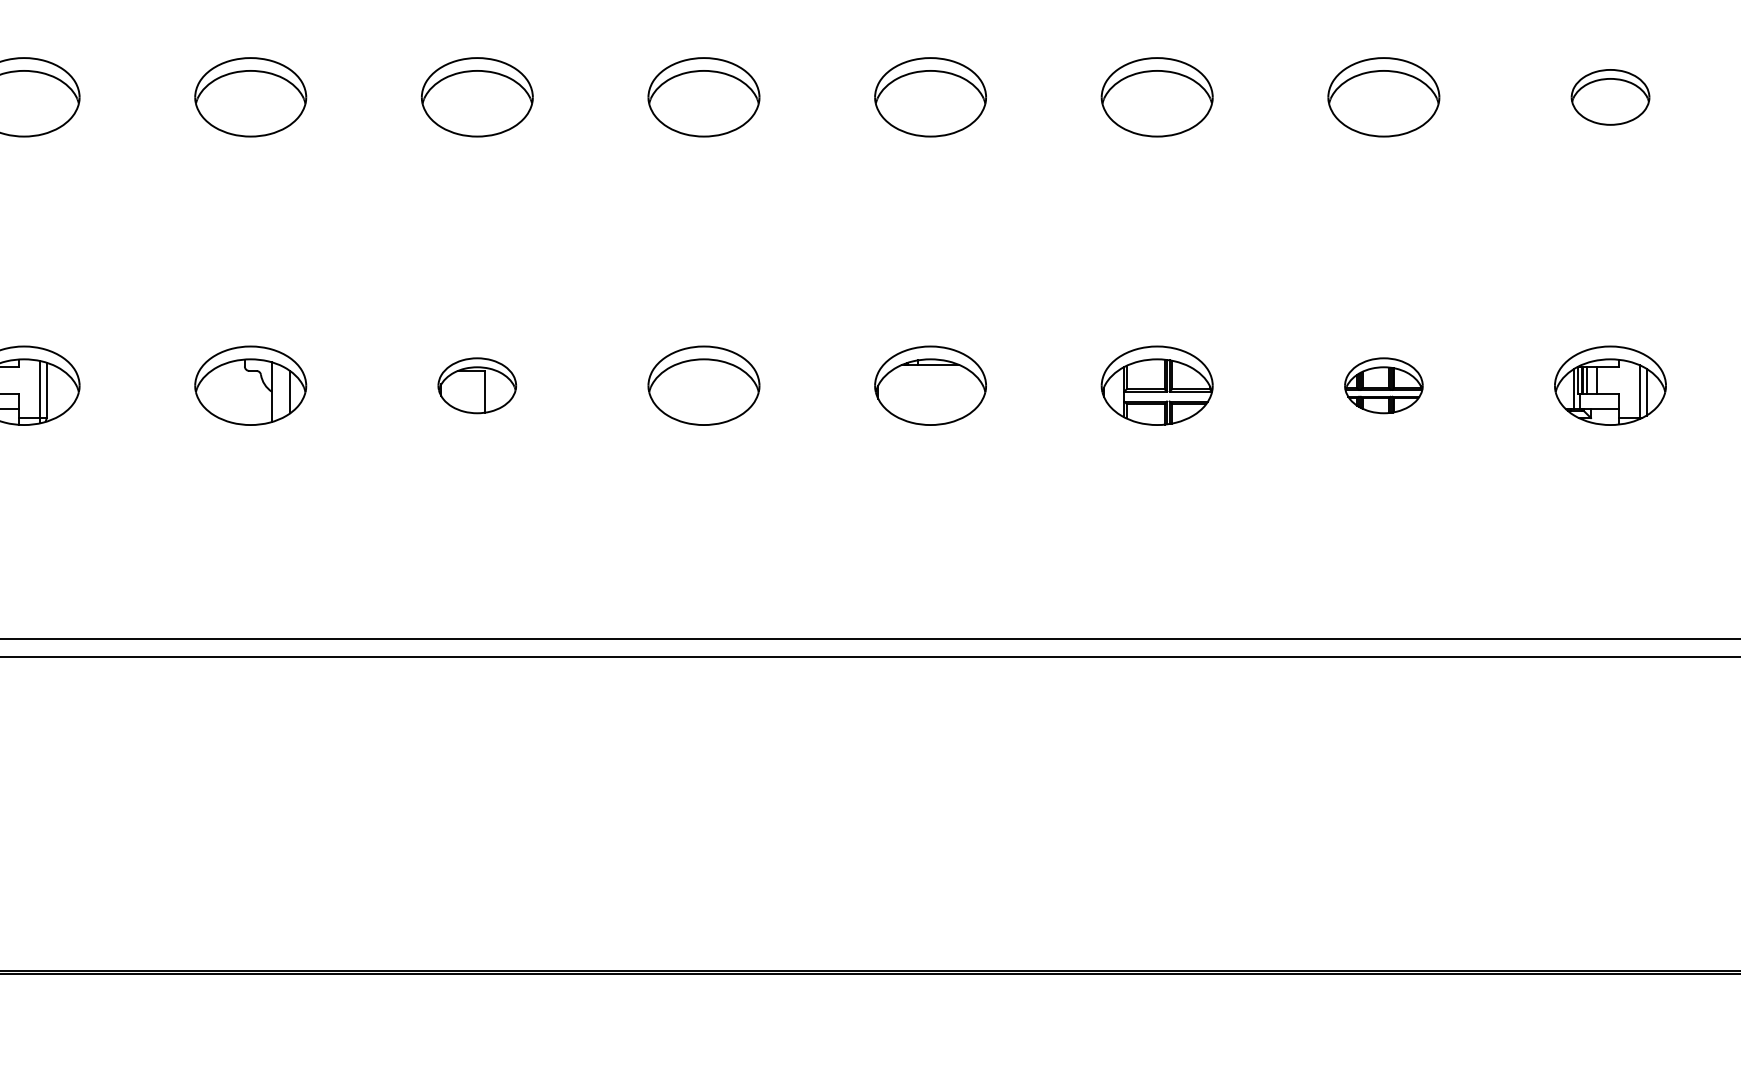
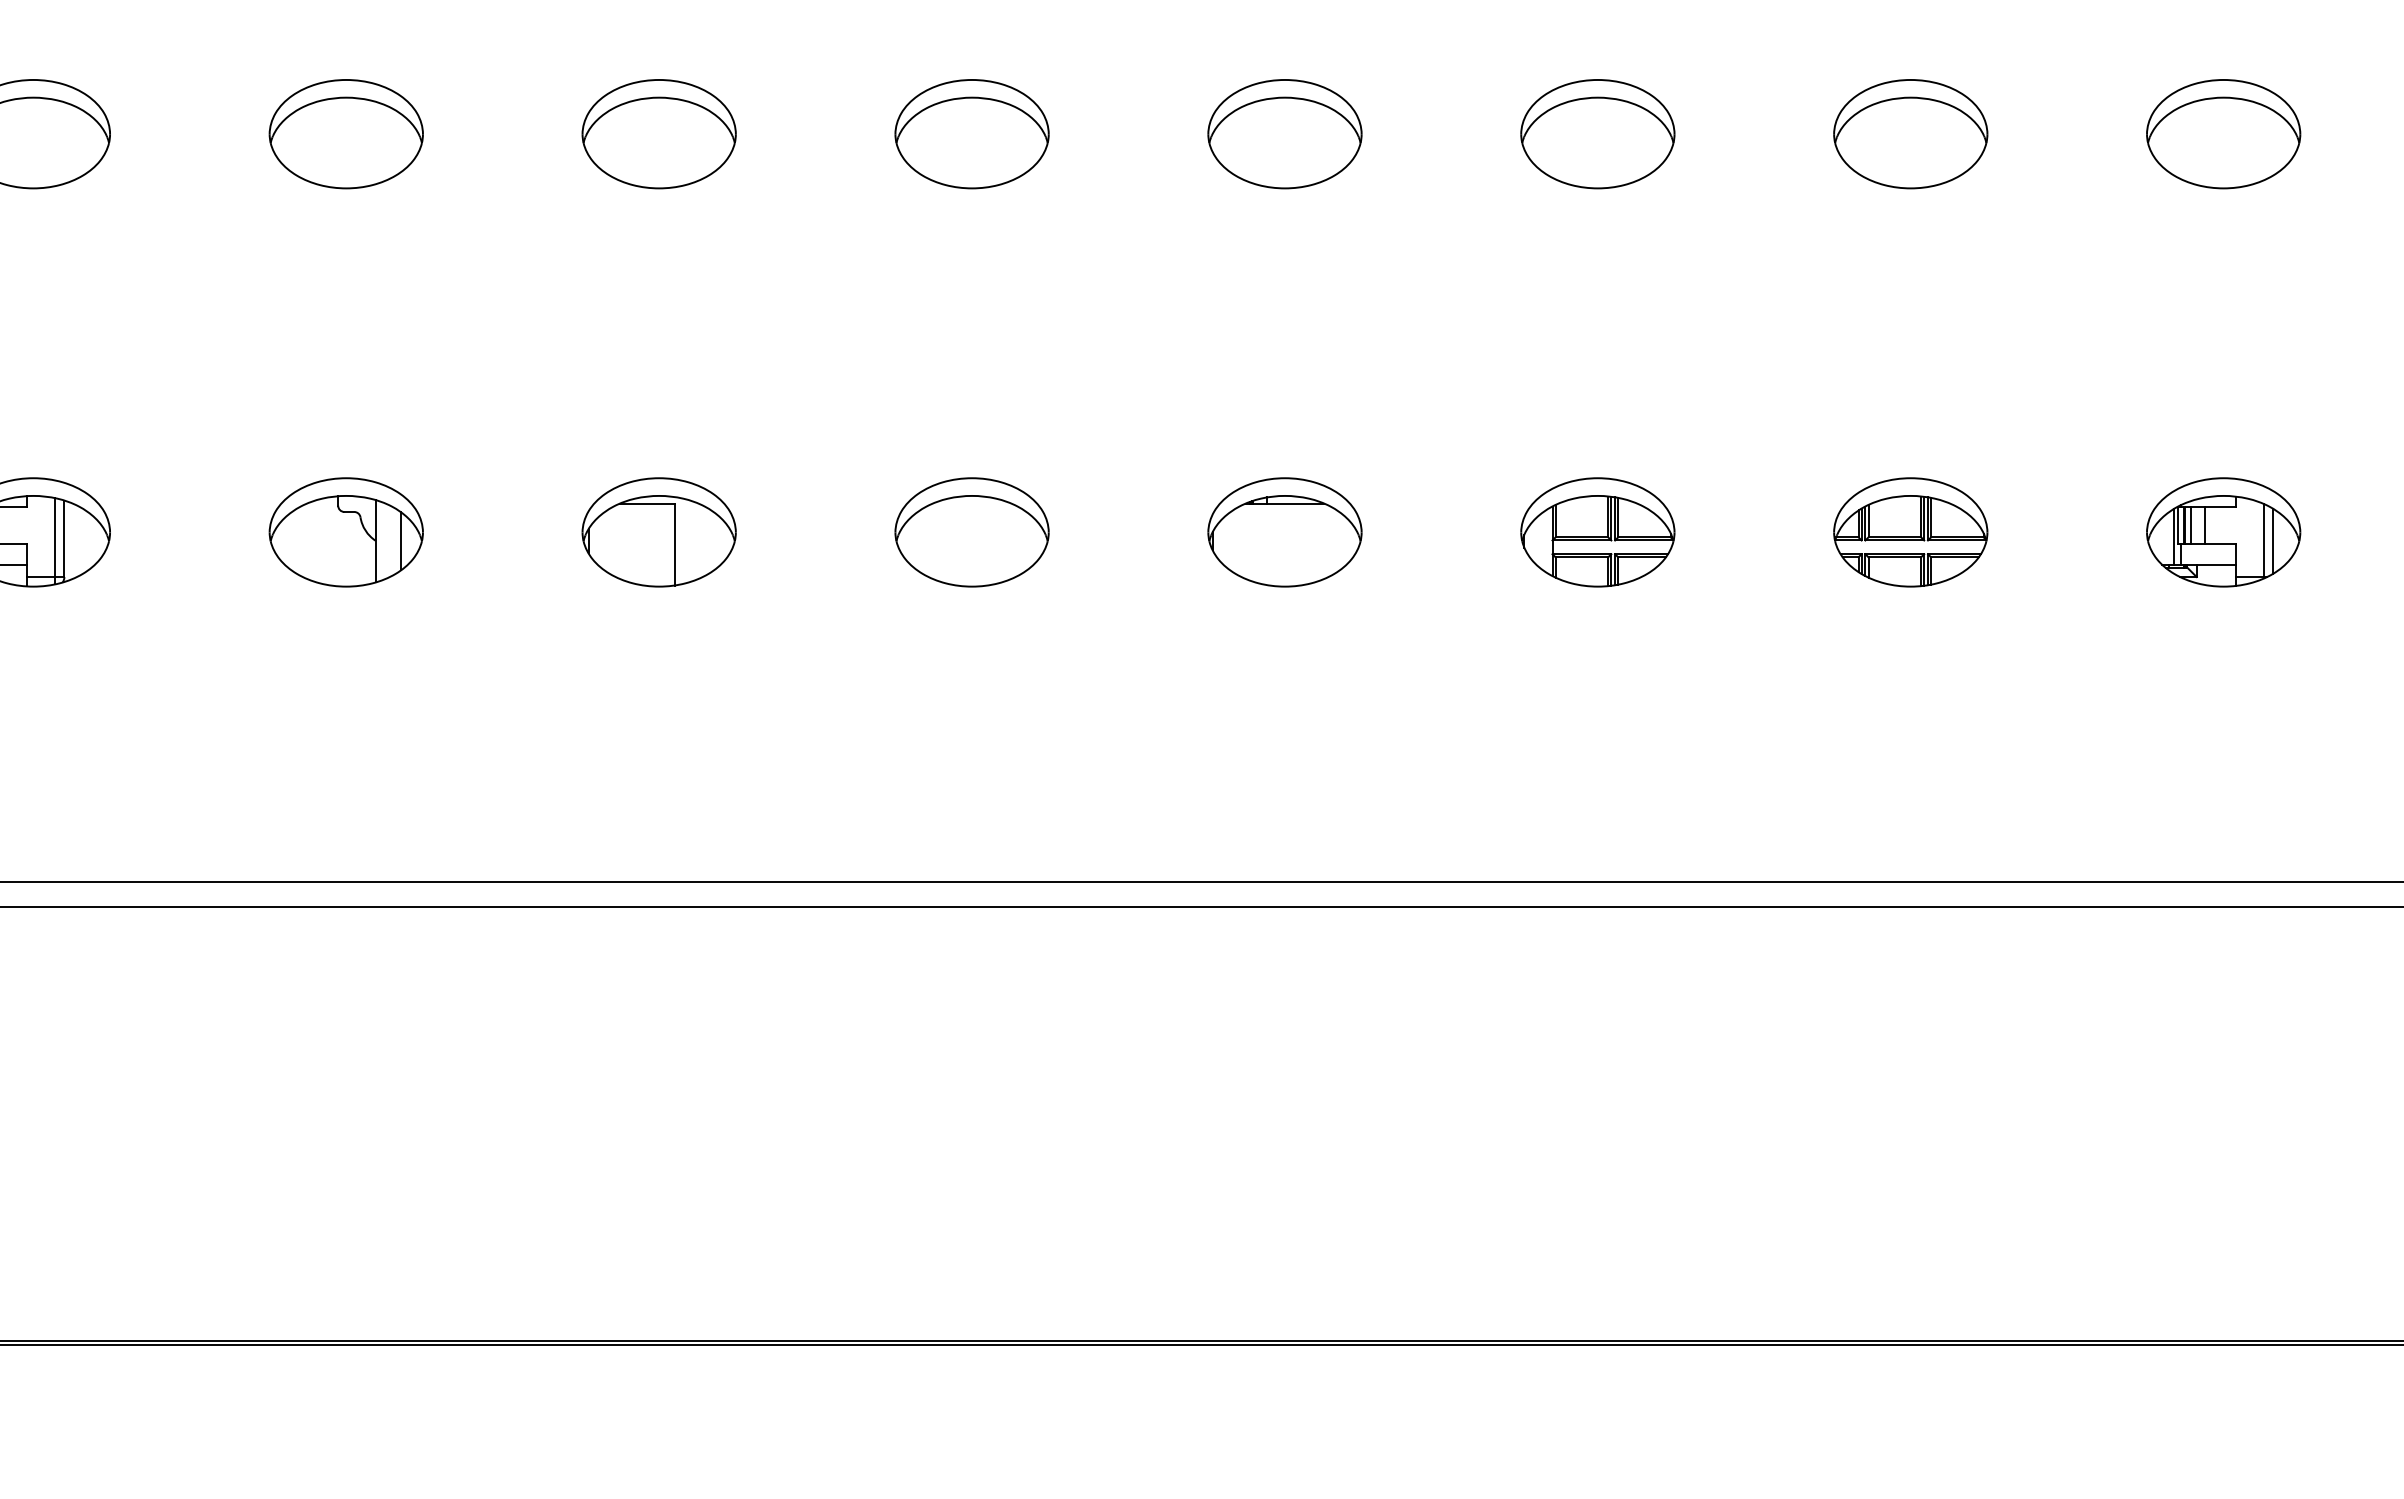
part: (1610, 97) -> (2223, 134), size x1.43
part: (476, 385) -> (658, 532), size x1.43
part: (1383, 385) -> (1910, 532), size x1.43

